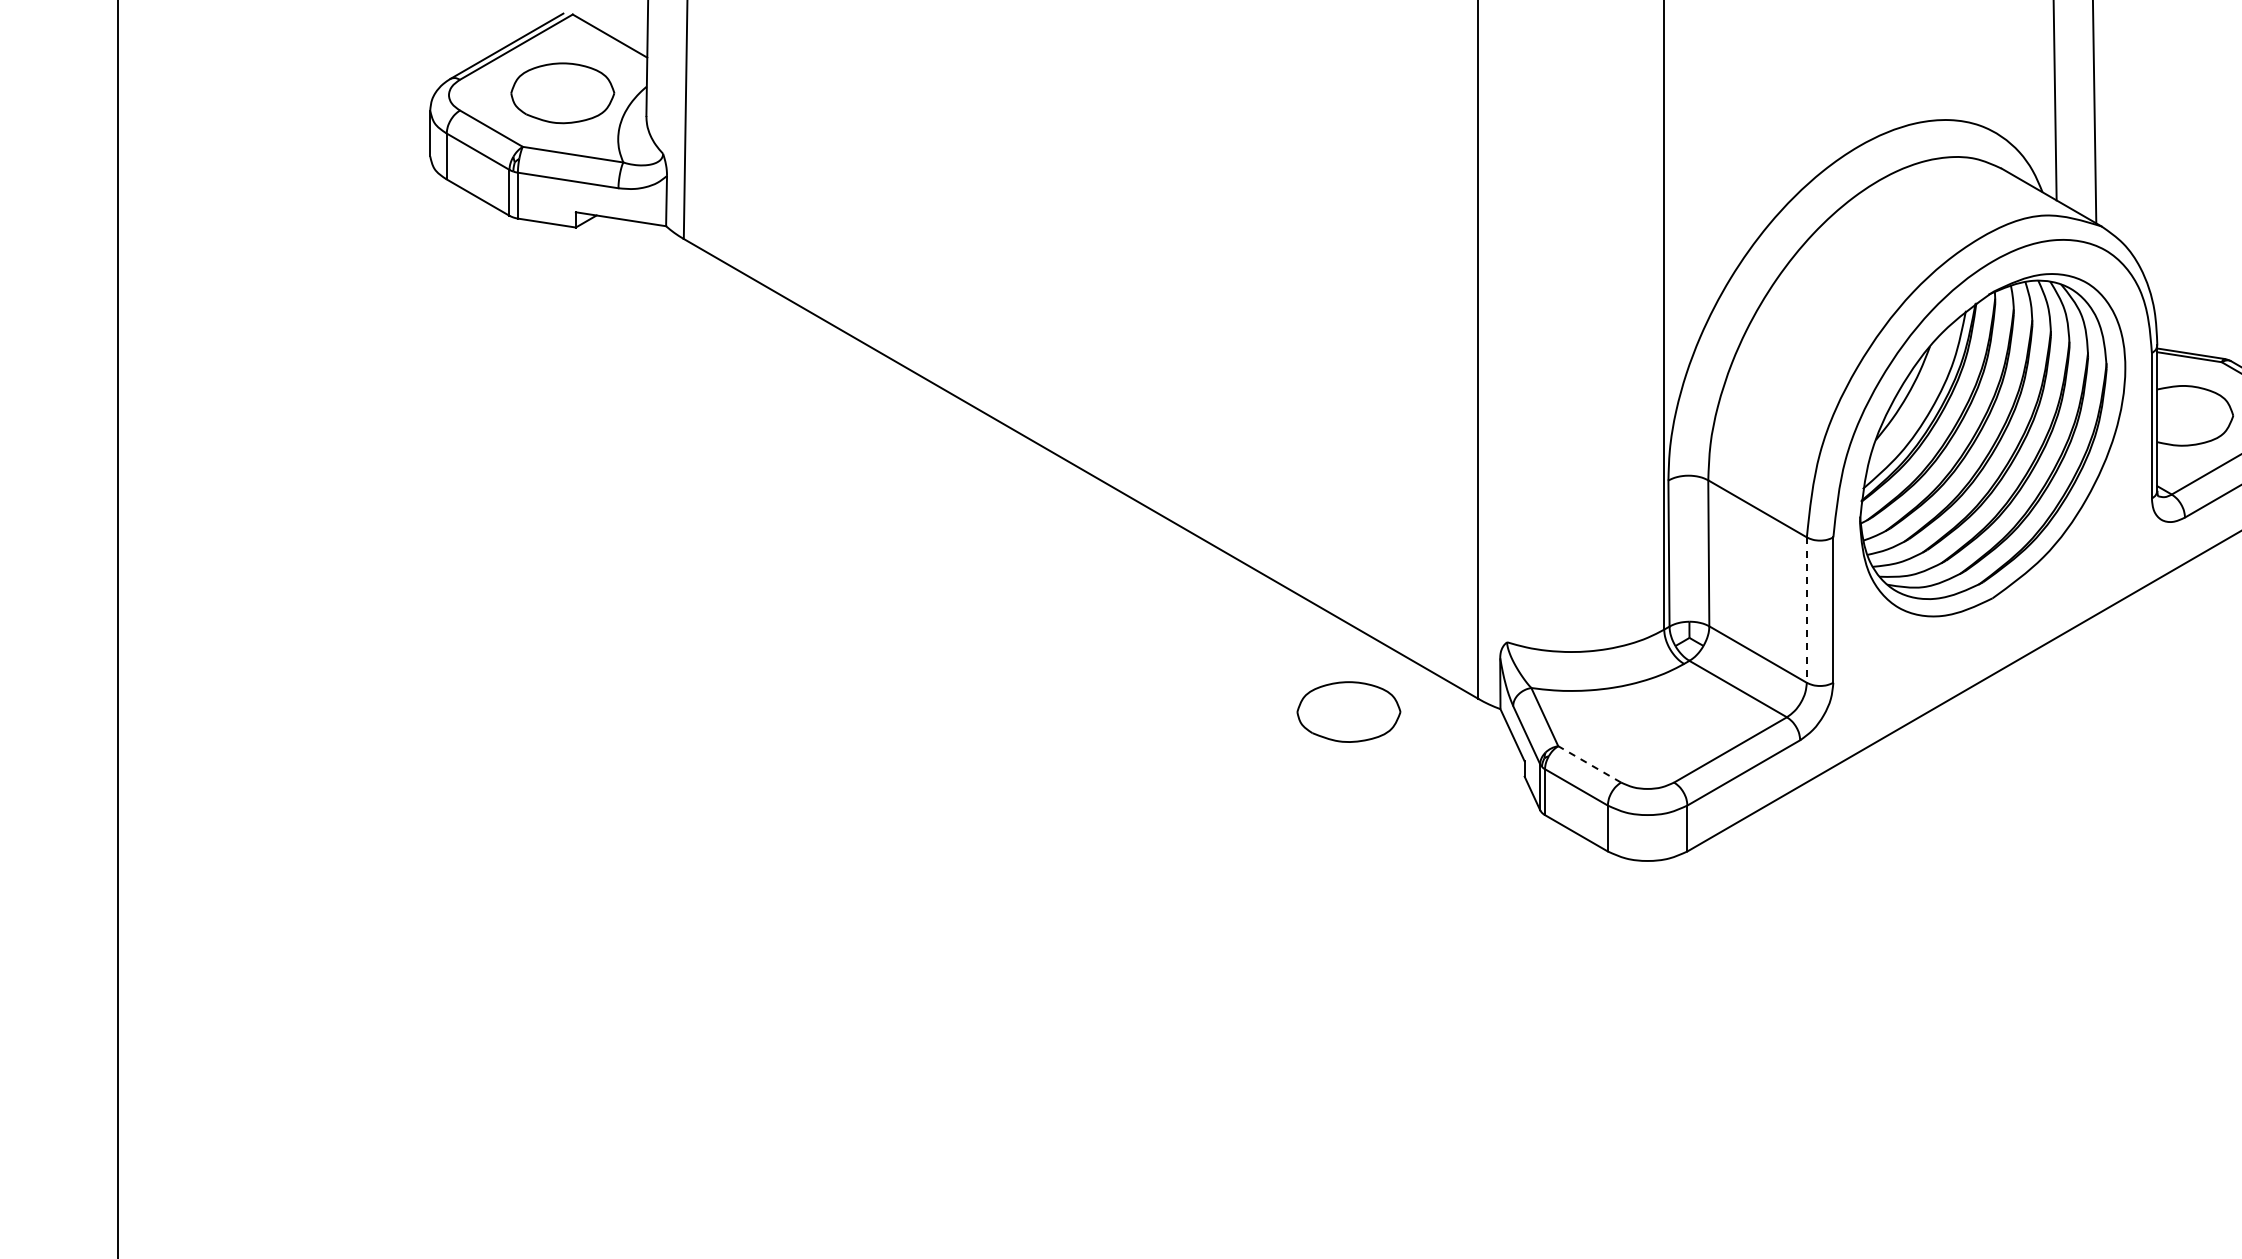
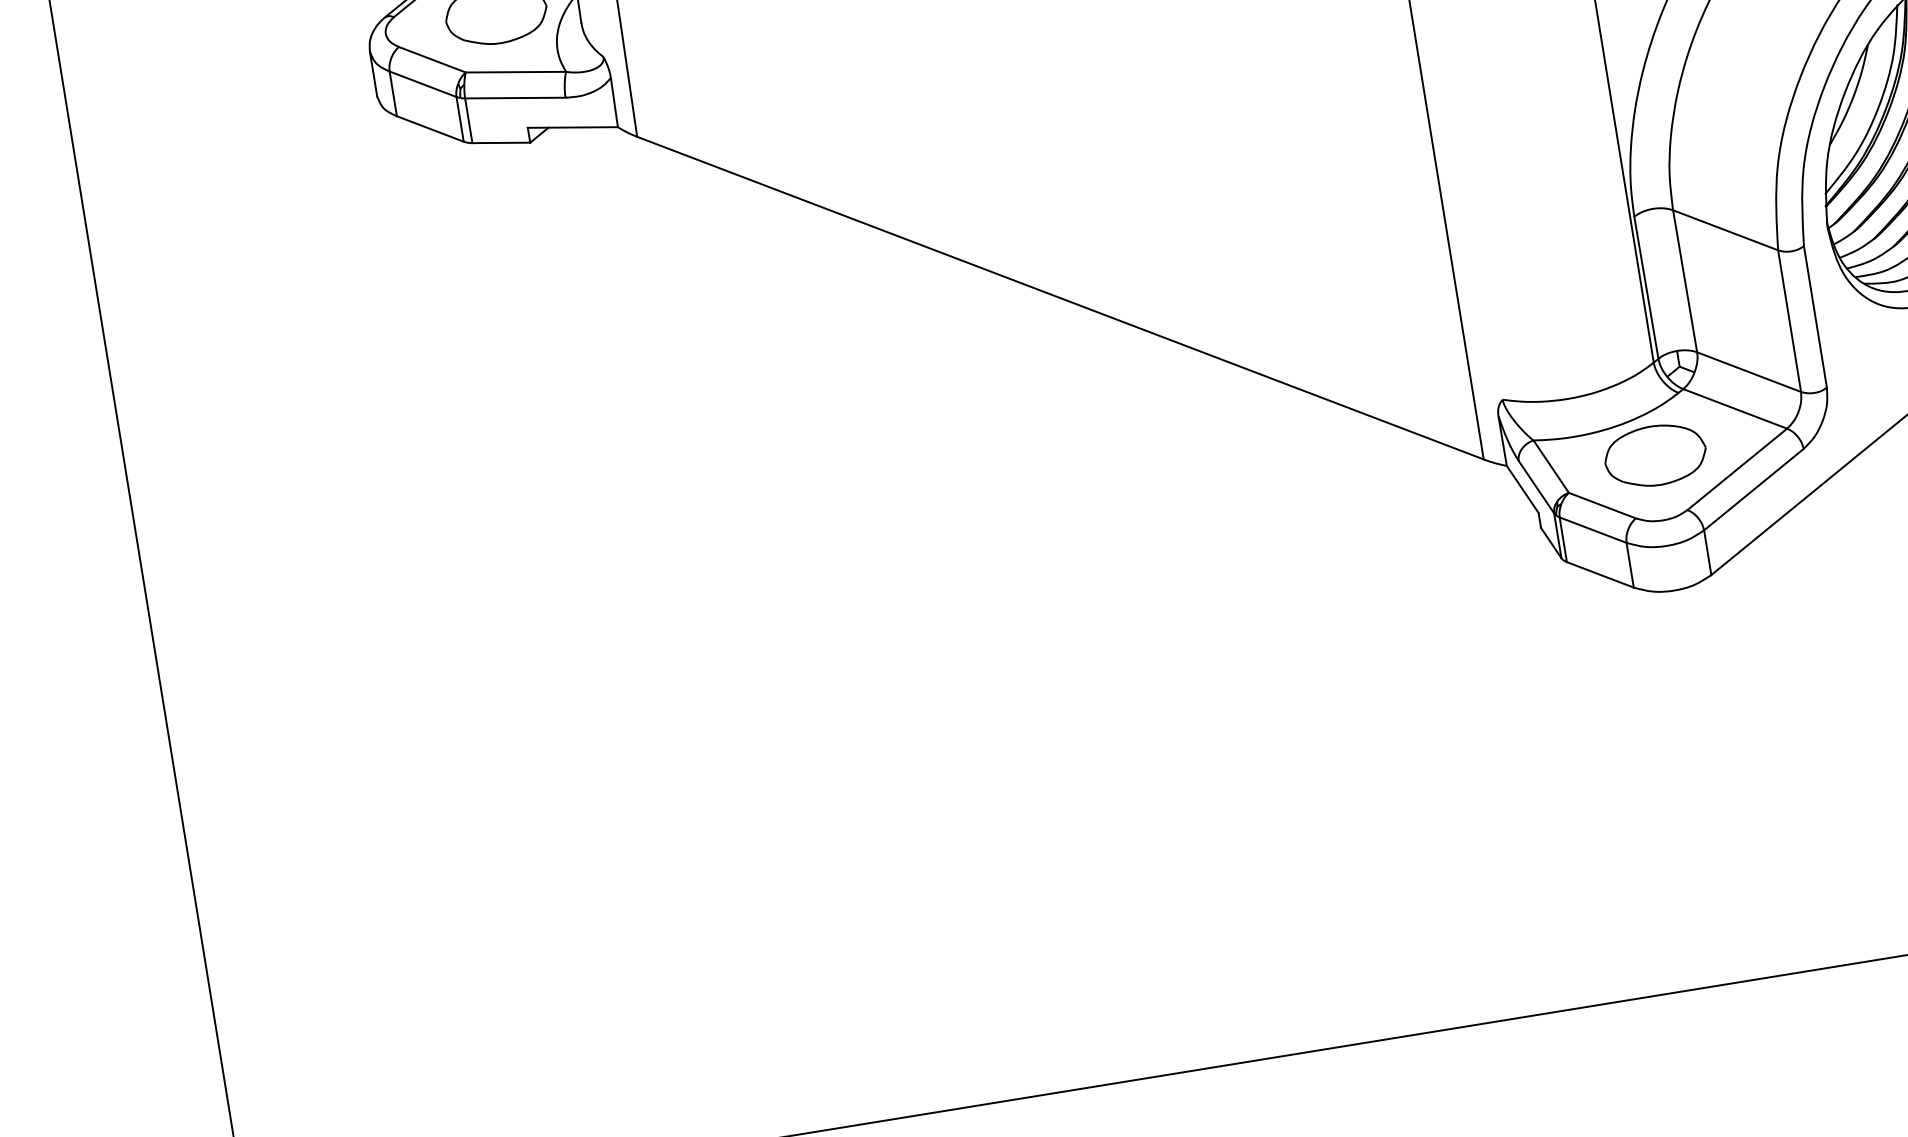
line: (1806, 610) -> (1789, 321), dashed -> solid
part: (1348, 711) -> (1655, 455), moved
line: (1589, 764) -> (1602, 505), dashed -> solid

